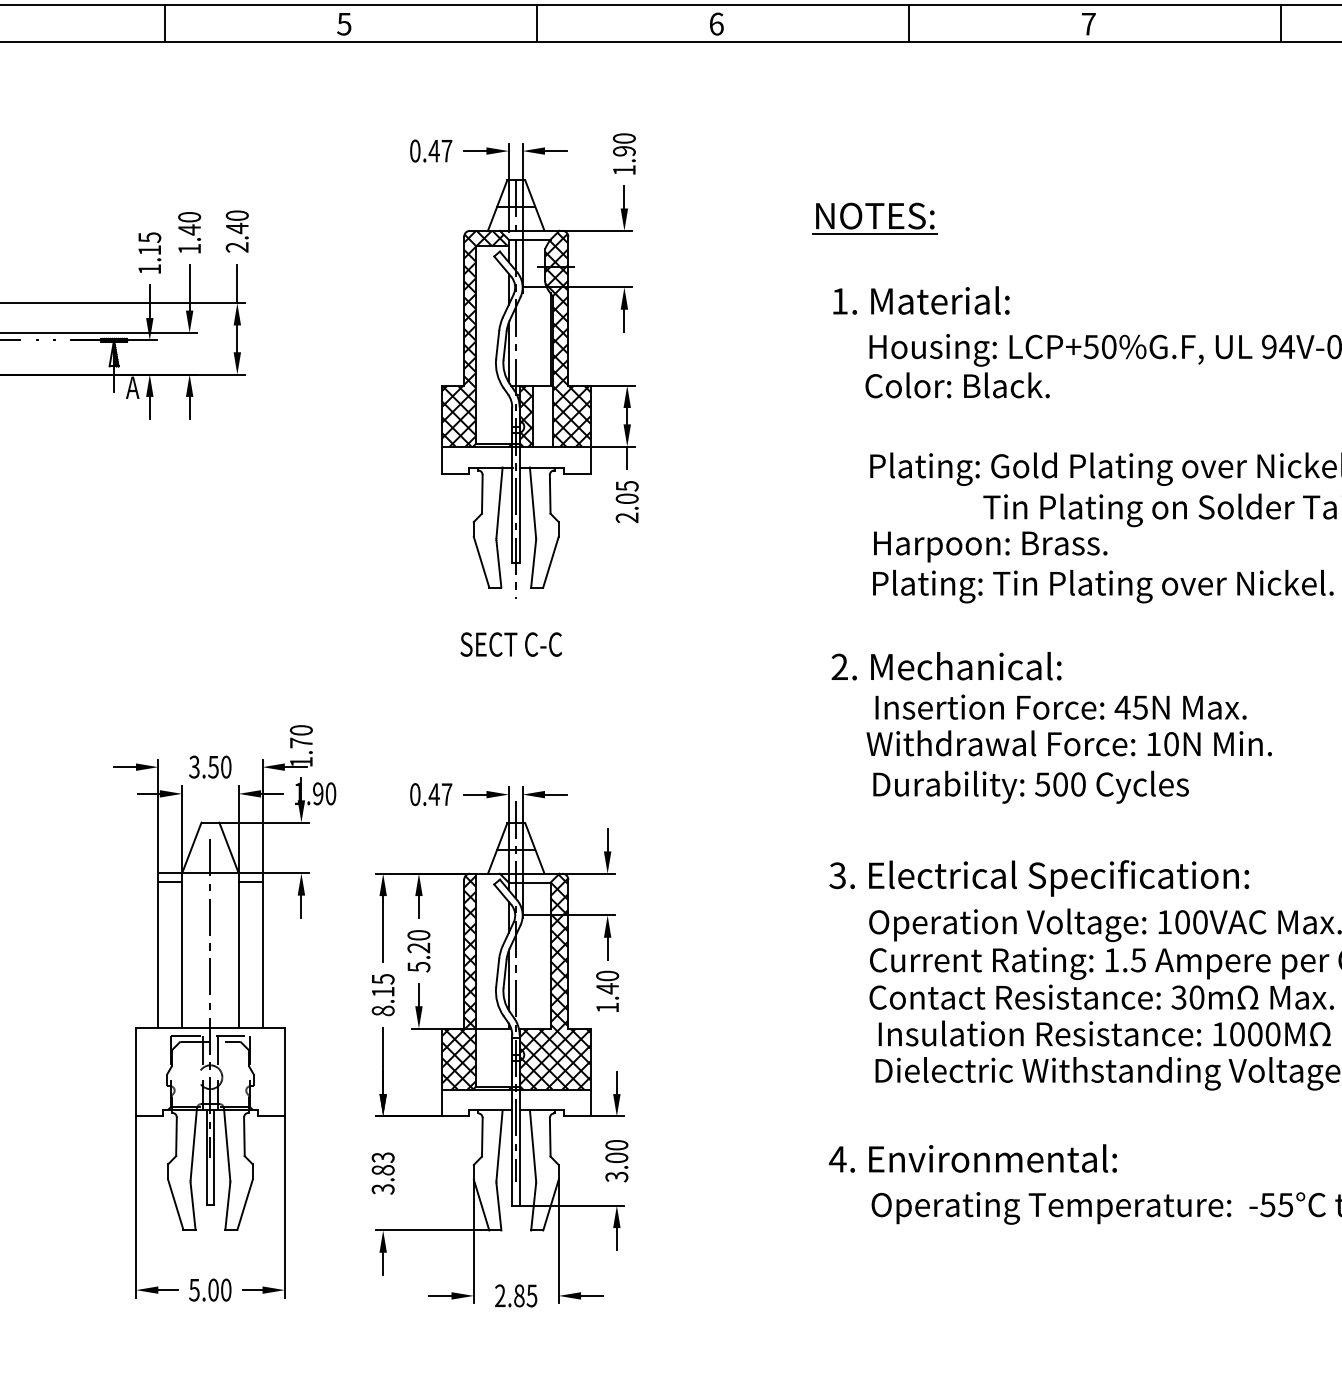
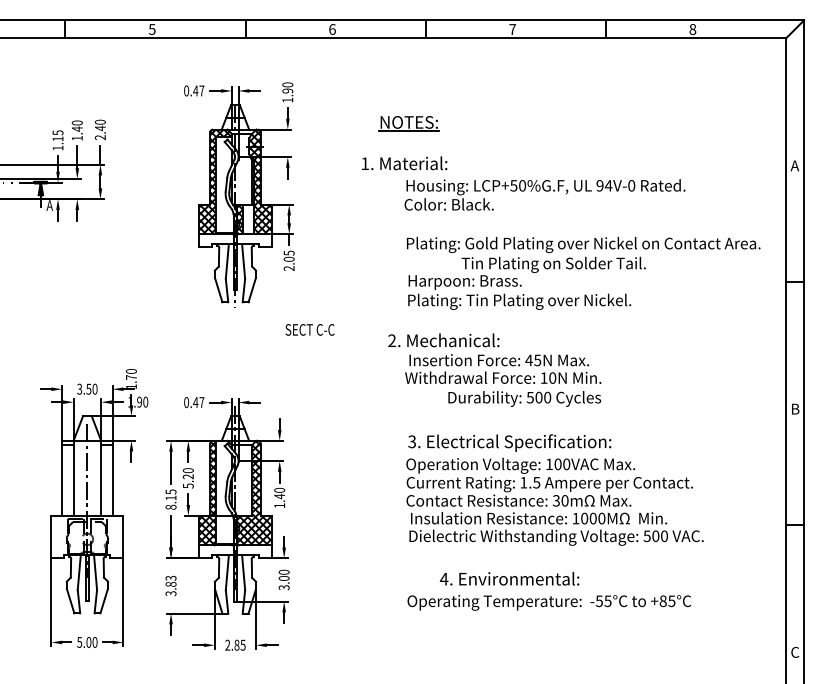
text: (921, 300) -> (404, 163), moved
text: (510, 643) -> (309, 329), moved
text: (1030, 786) -> (524, 398), moved
text: (1038, 877) -> (509, 442), moved
text: (972, 1158) -> (509, 578), moved

